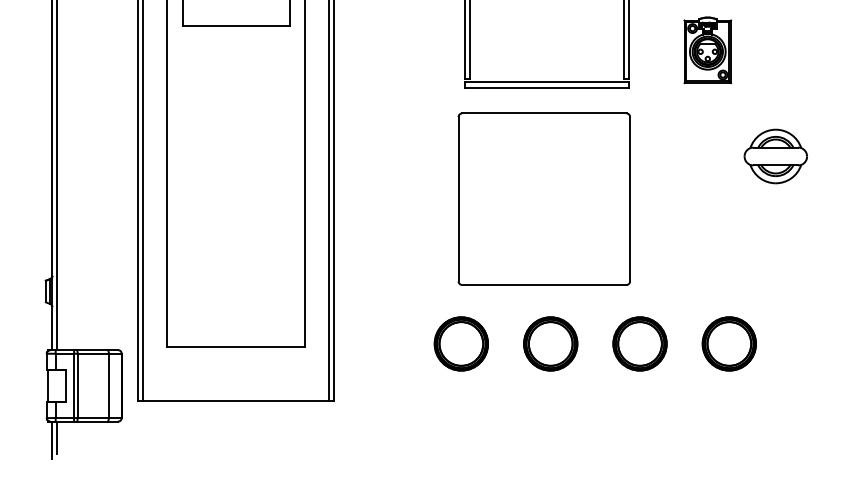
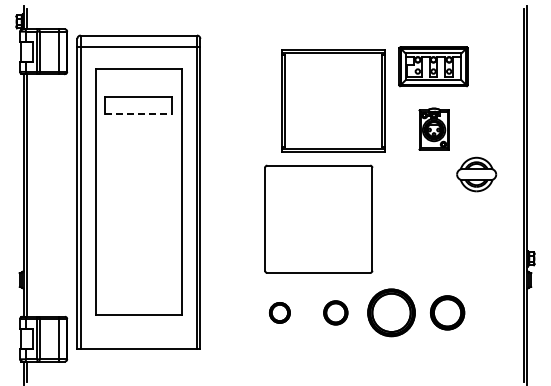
line: (235, 25) -> (138, 113), solid -> dashed
part: (775, 156) -> (476, 174), moved
part: (543, 197) -> (318, 218), moved
part: (460, 343) -> (279, 312), size x0.6
part: (550, 343) -> (335, 312), size x0.7
part: (639, 343) -> (391, 312), size x1.4

